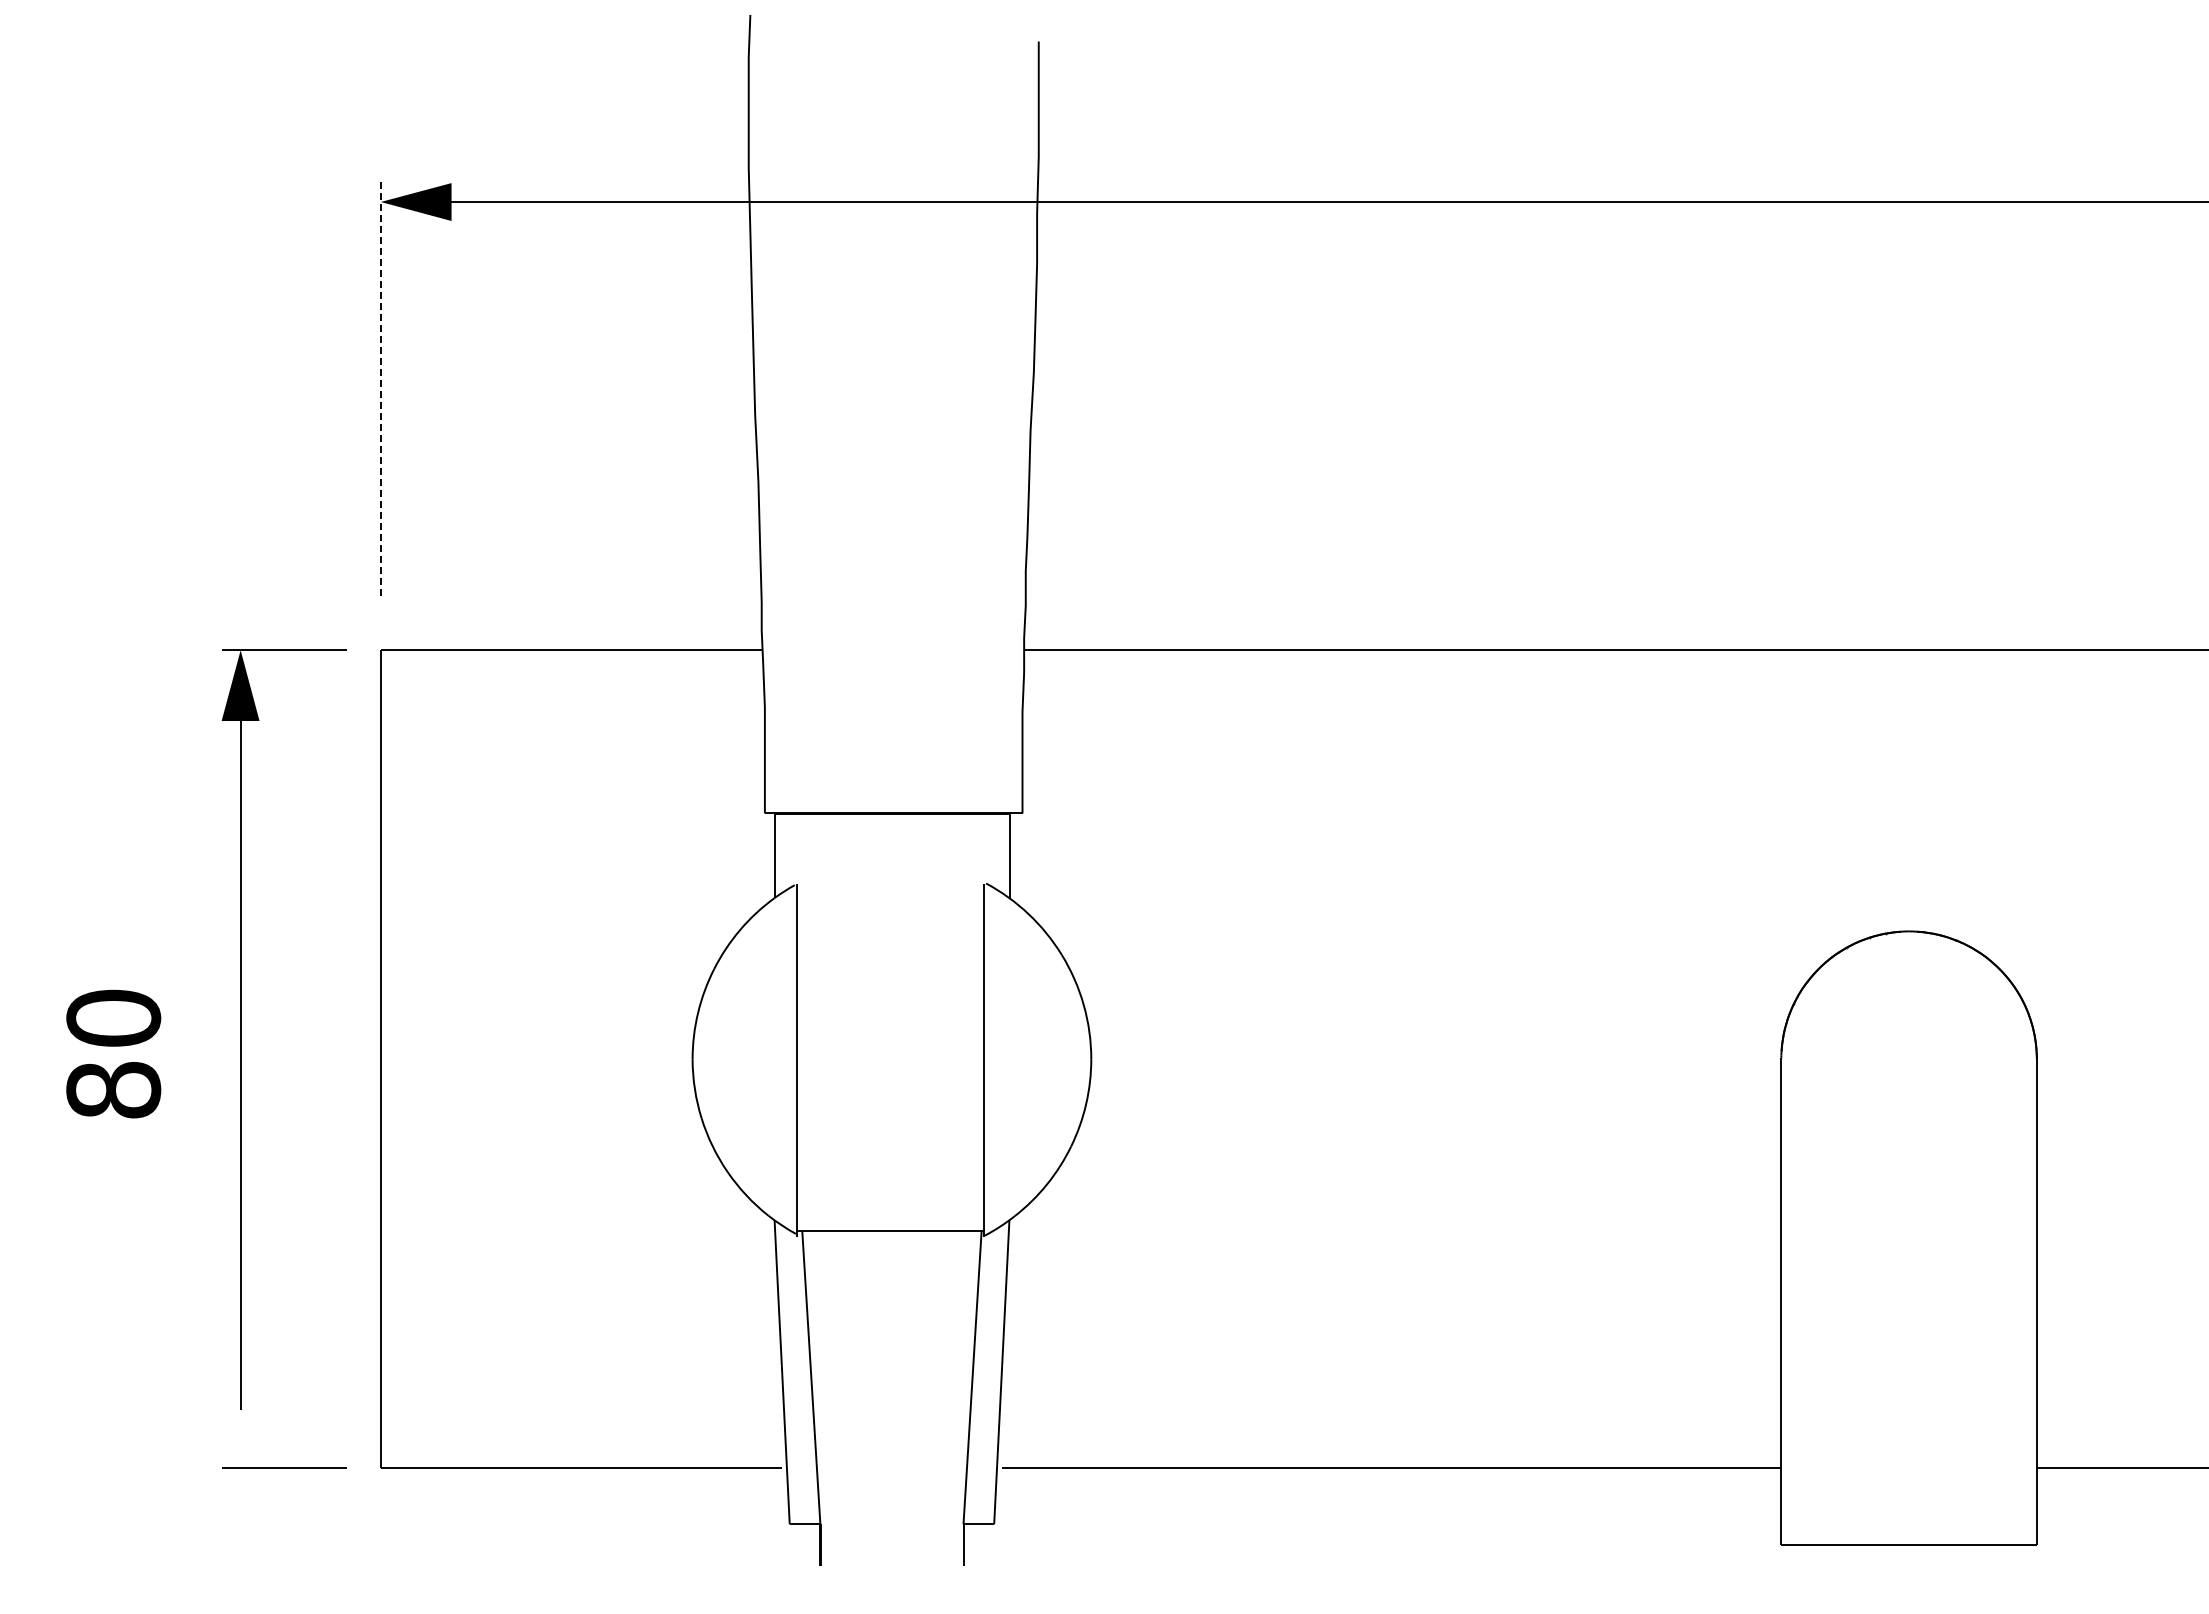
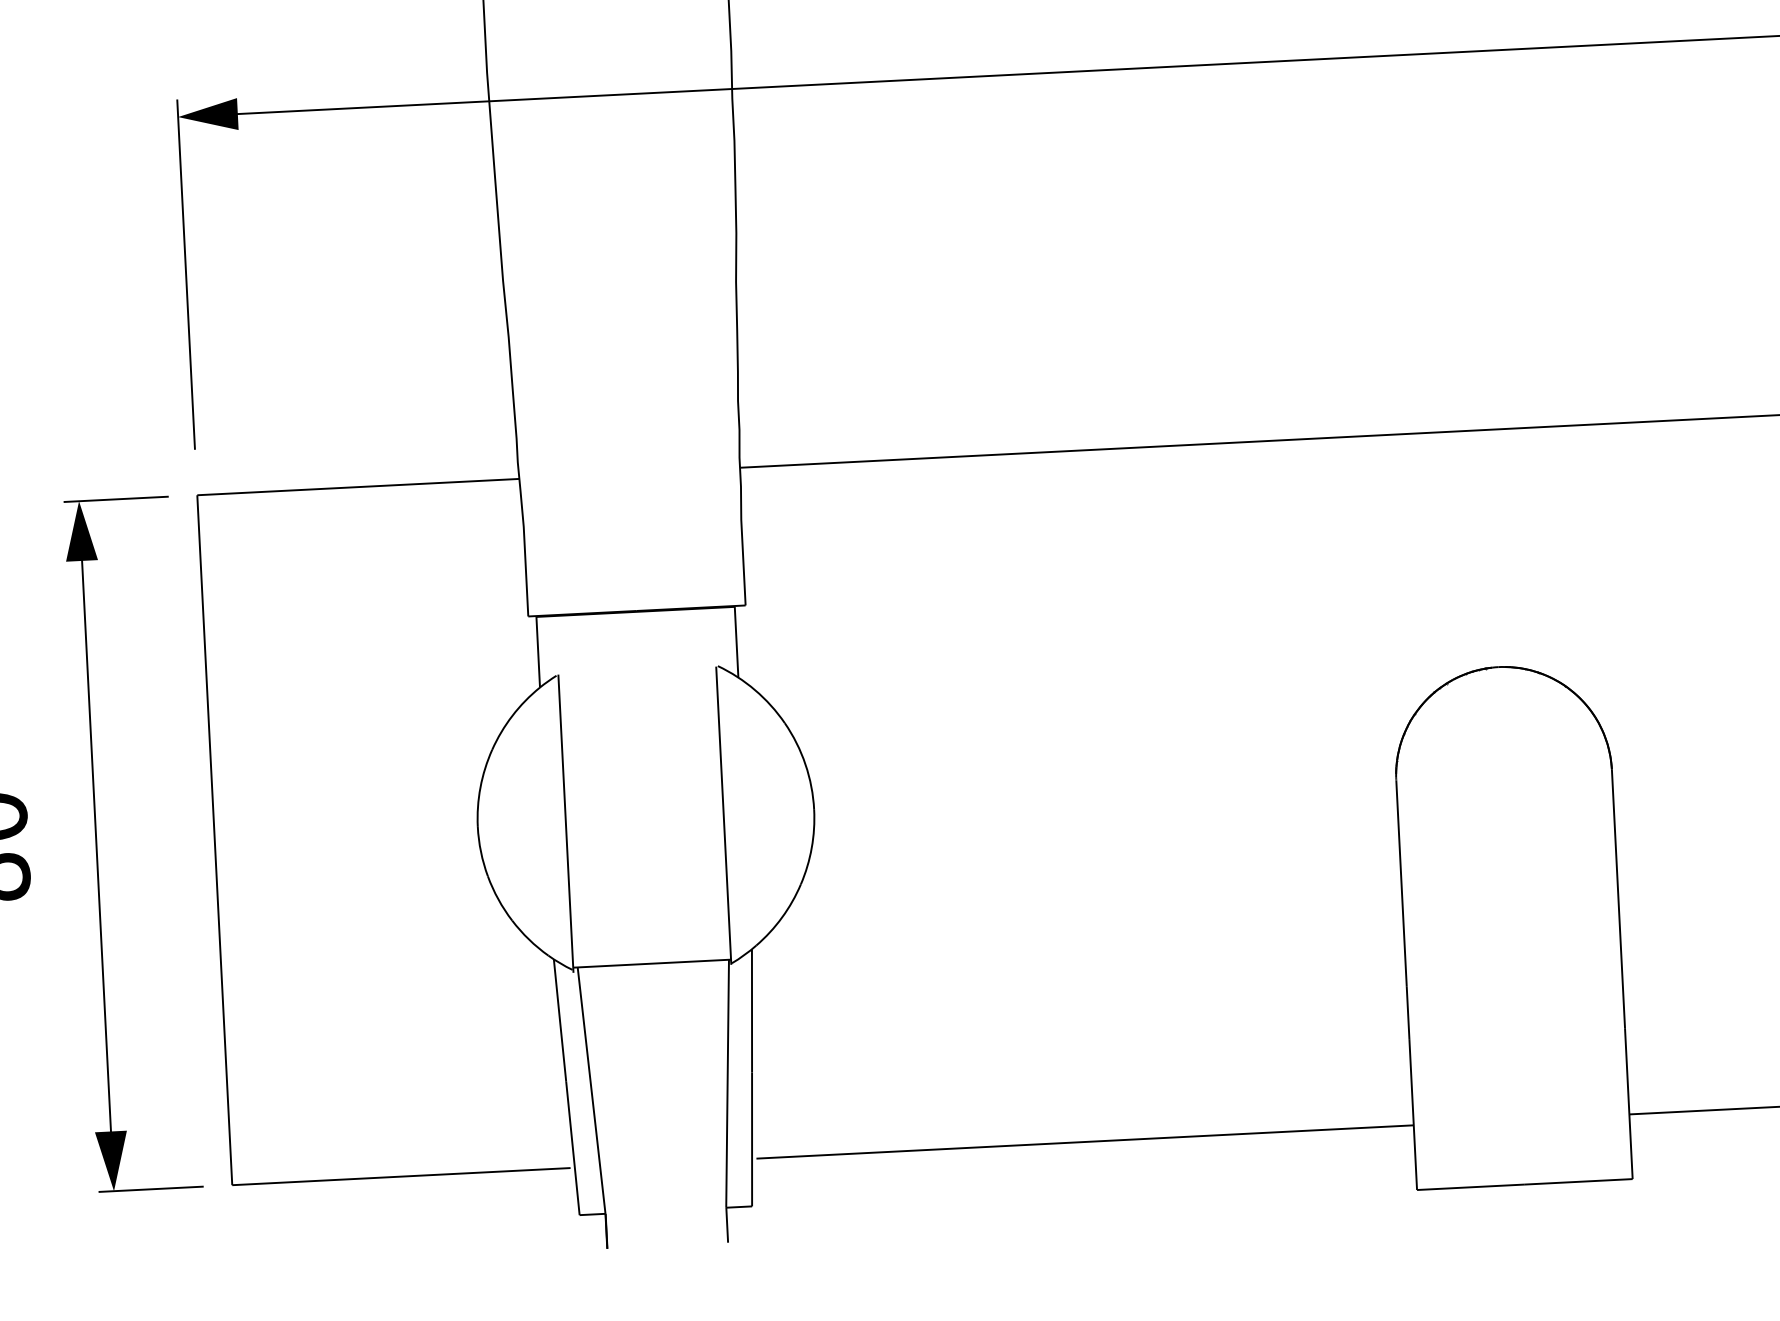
line: (380, 388) -> (185, 274), dashed -> solid
fill: (240, 1432) -> (112, 1161), added

